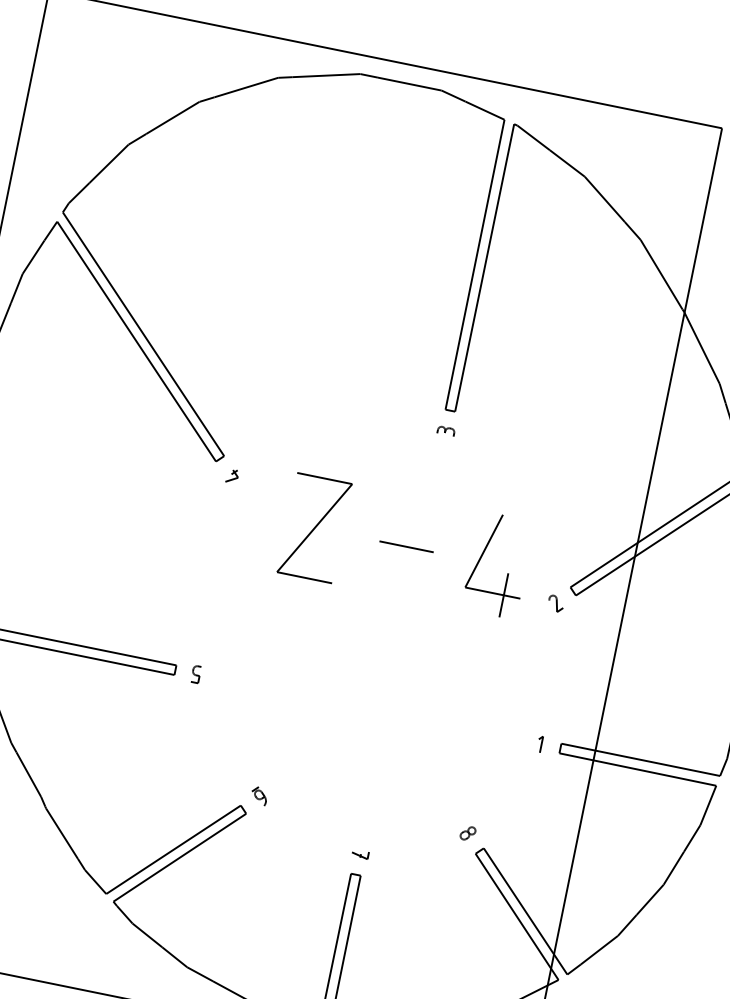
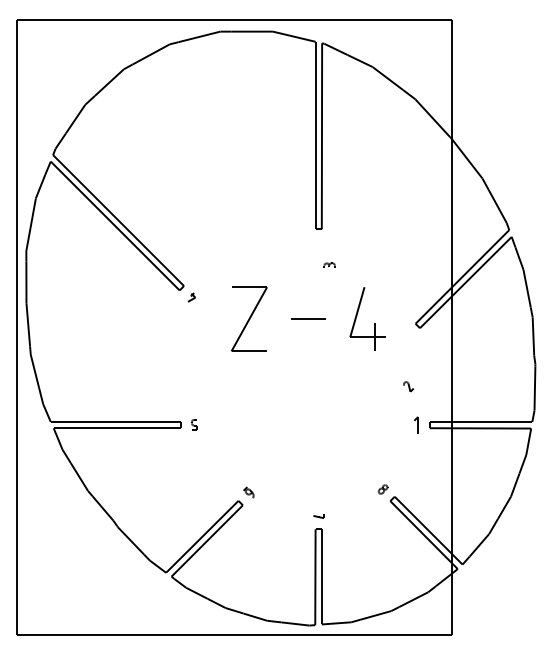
part: (446, 429) -> (329, 264), moved
part: (555, 603) -> (408, 386), moved
part: (540, 743) -> (416, 424), size x1.6

